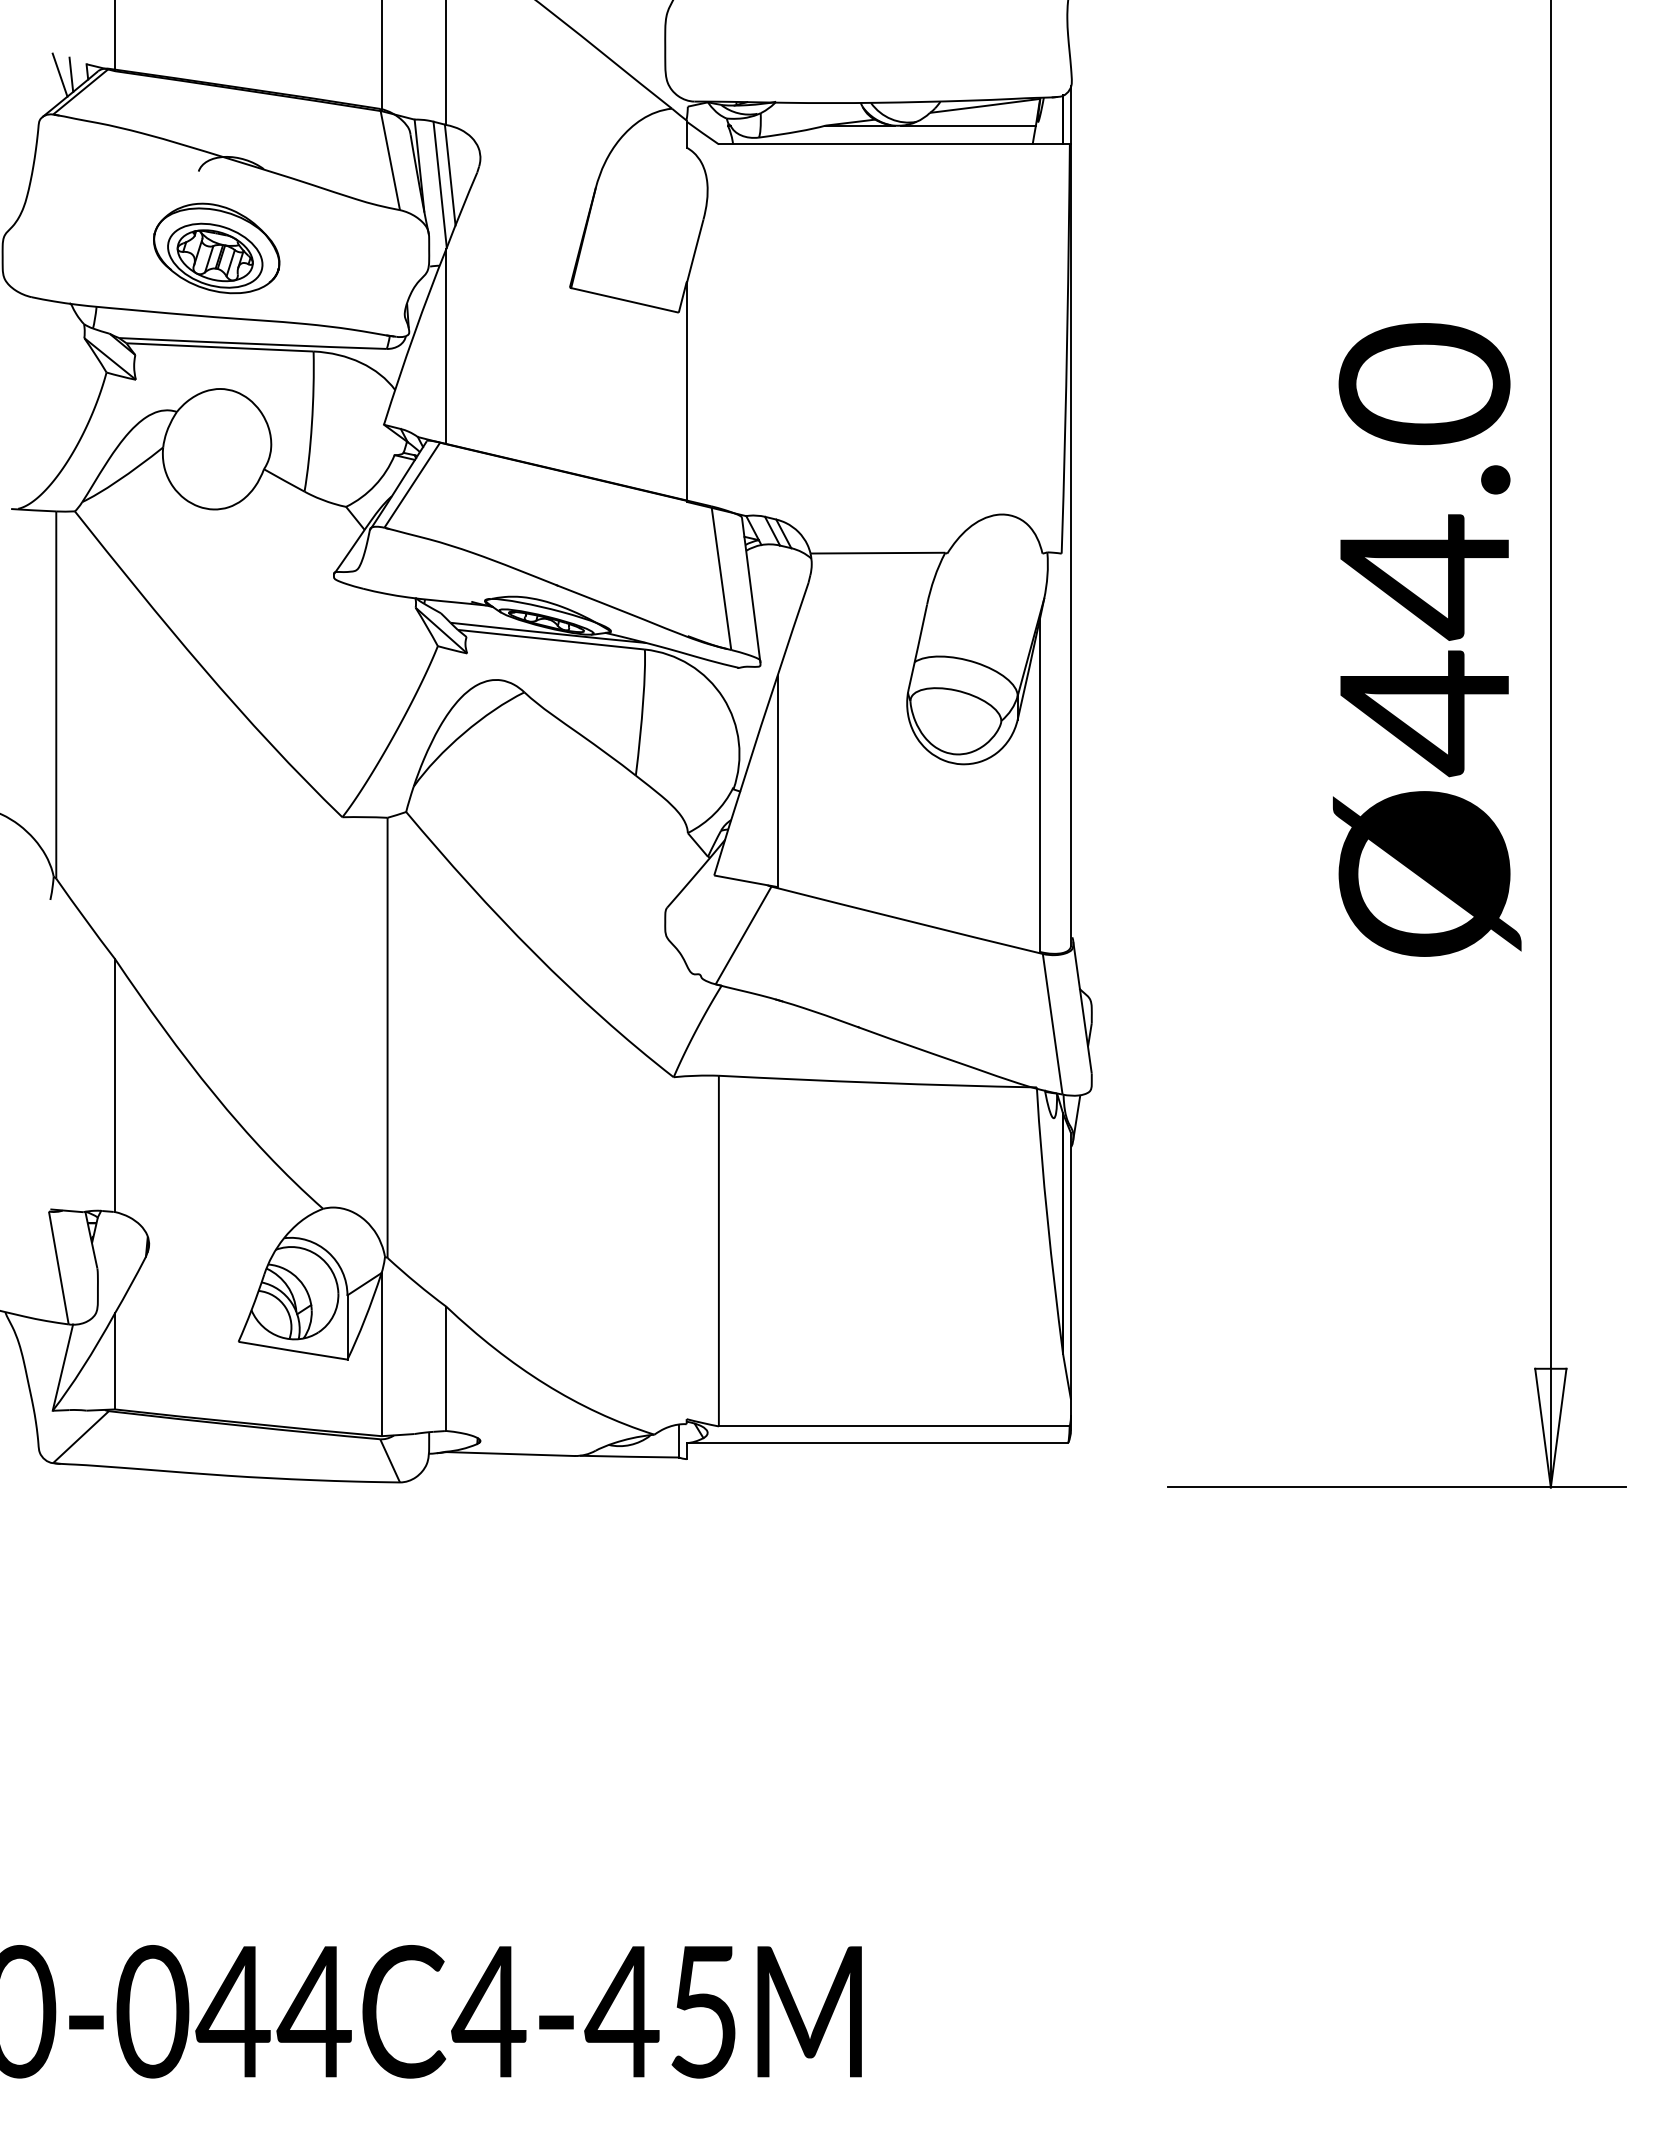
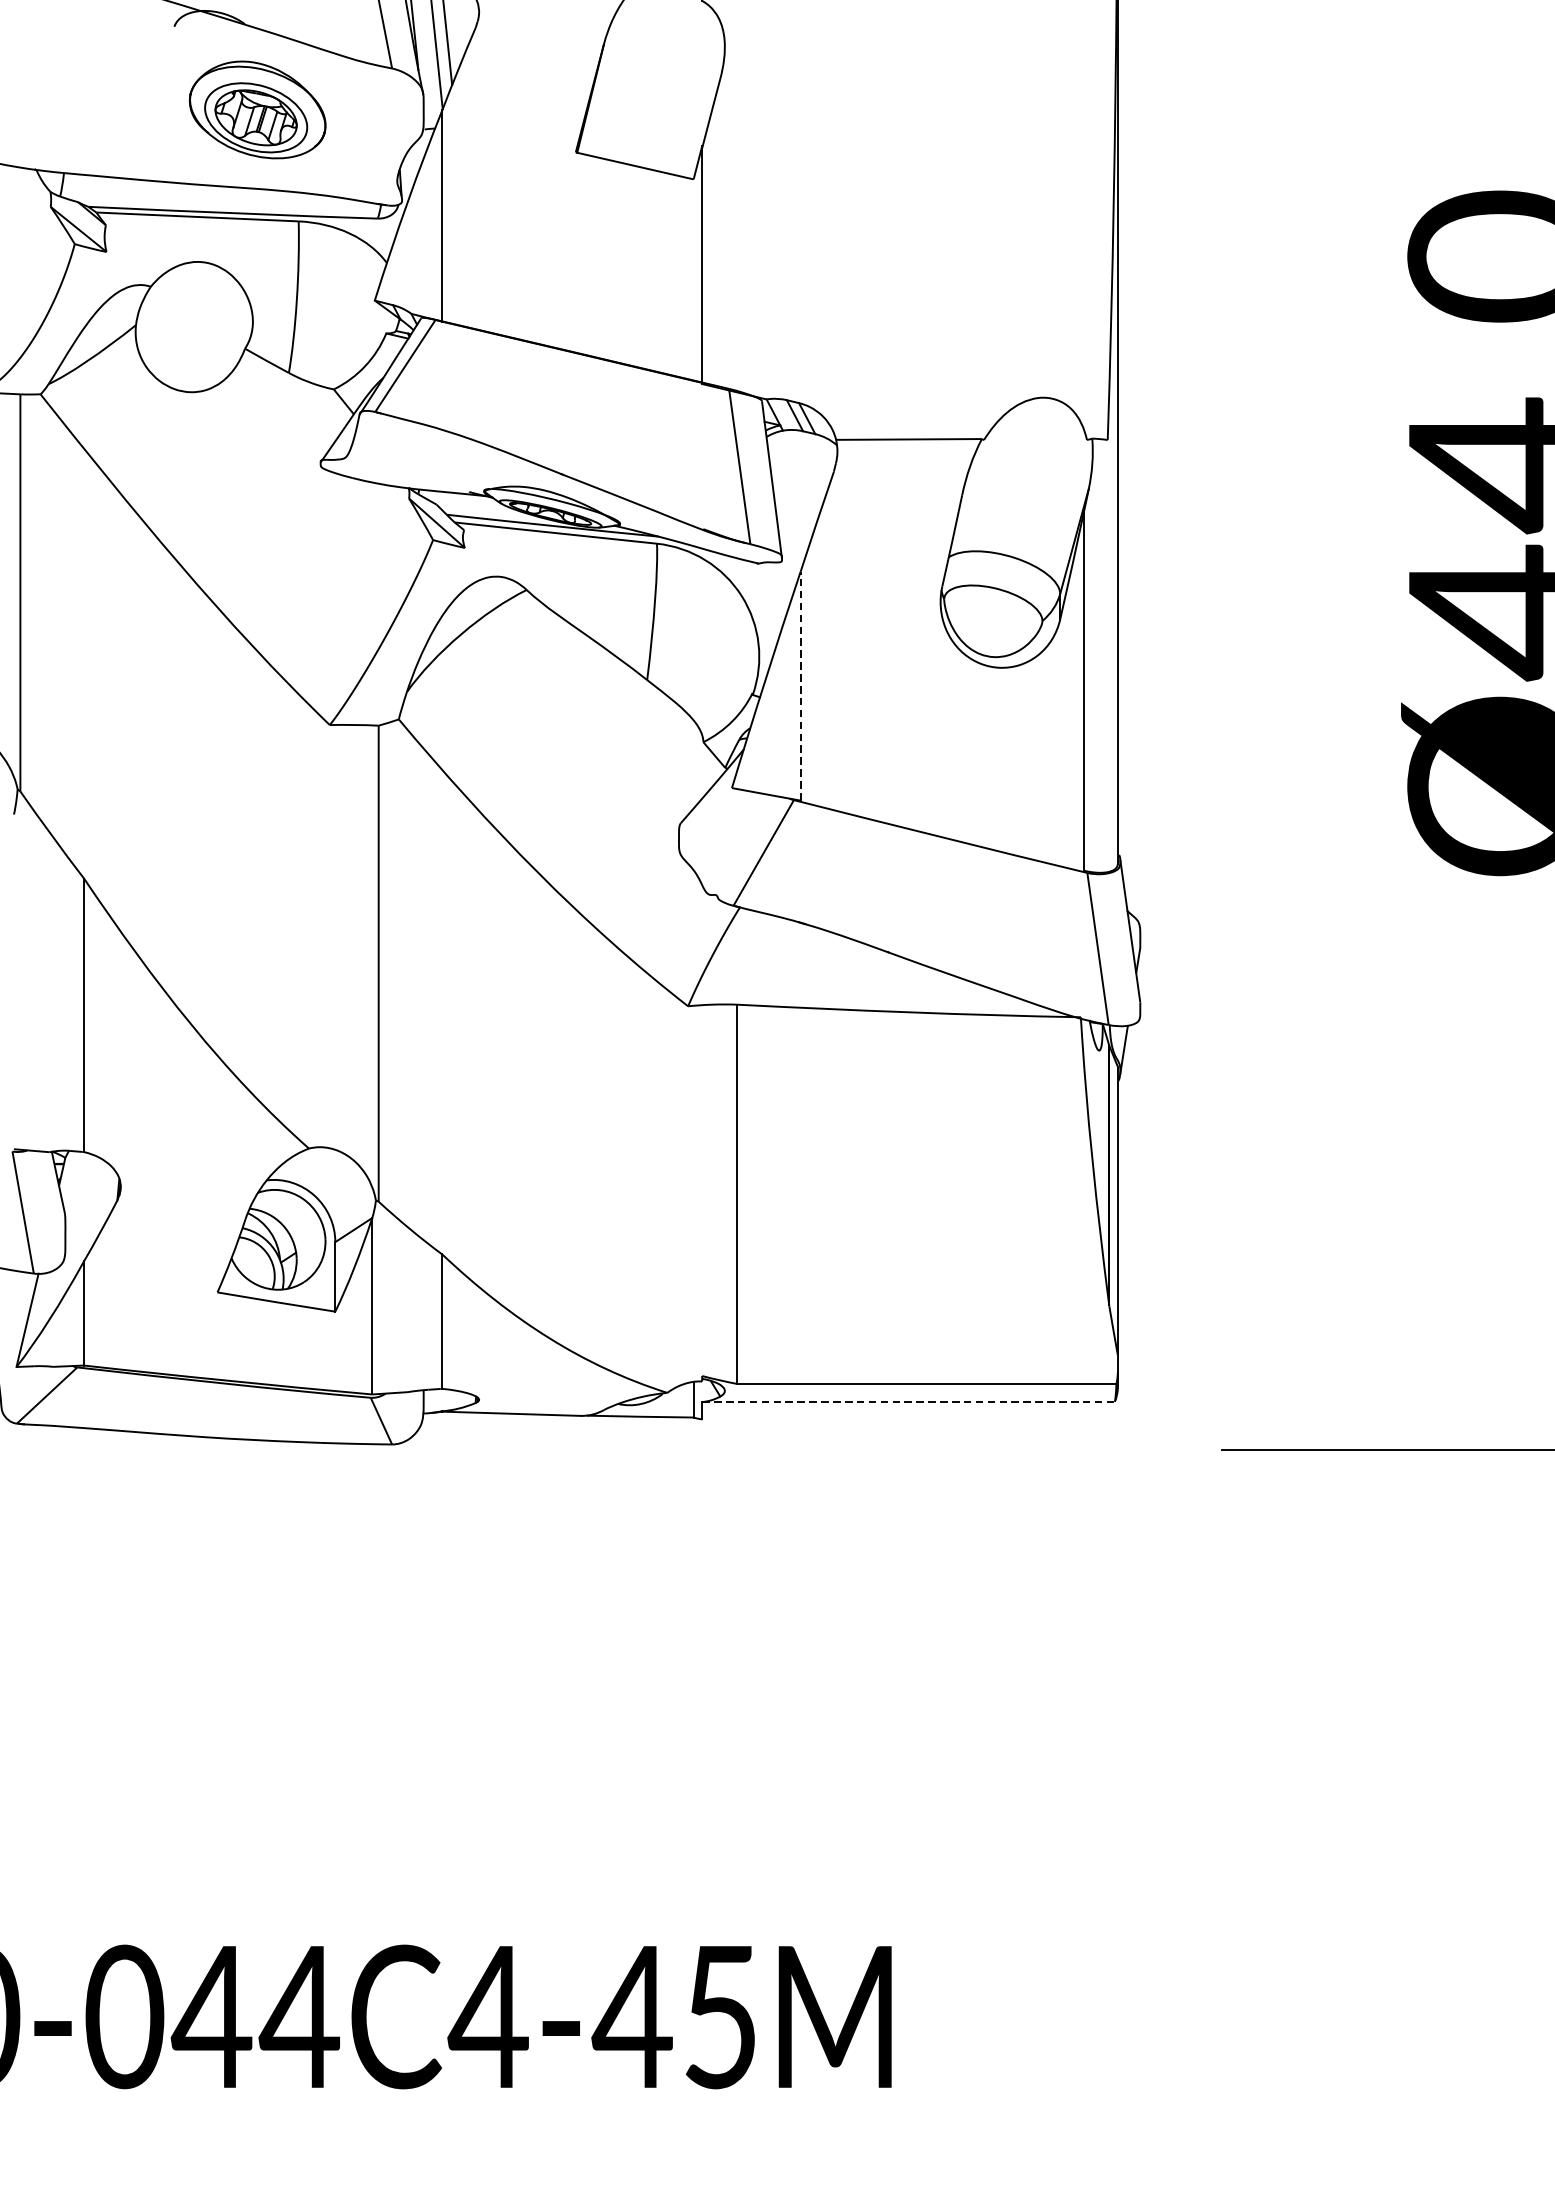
part: (216, 248) -> (257, 109), moved
line: (777, 781) -> (800, 686), solid -> dashed
line: (877, 1443) -> (908, 1402), solid -> dashed

